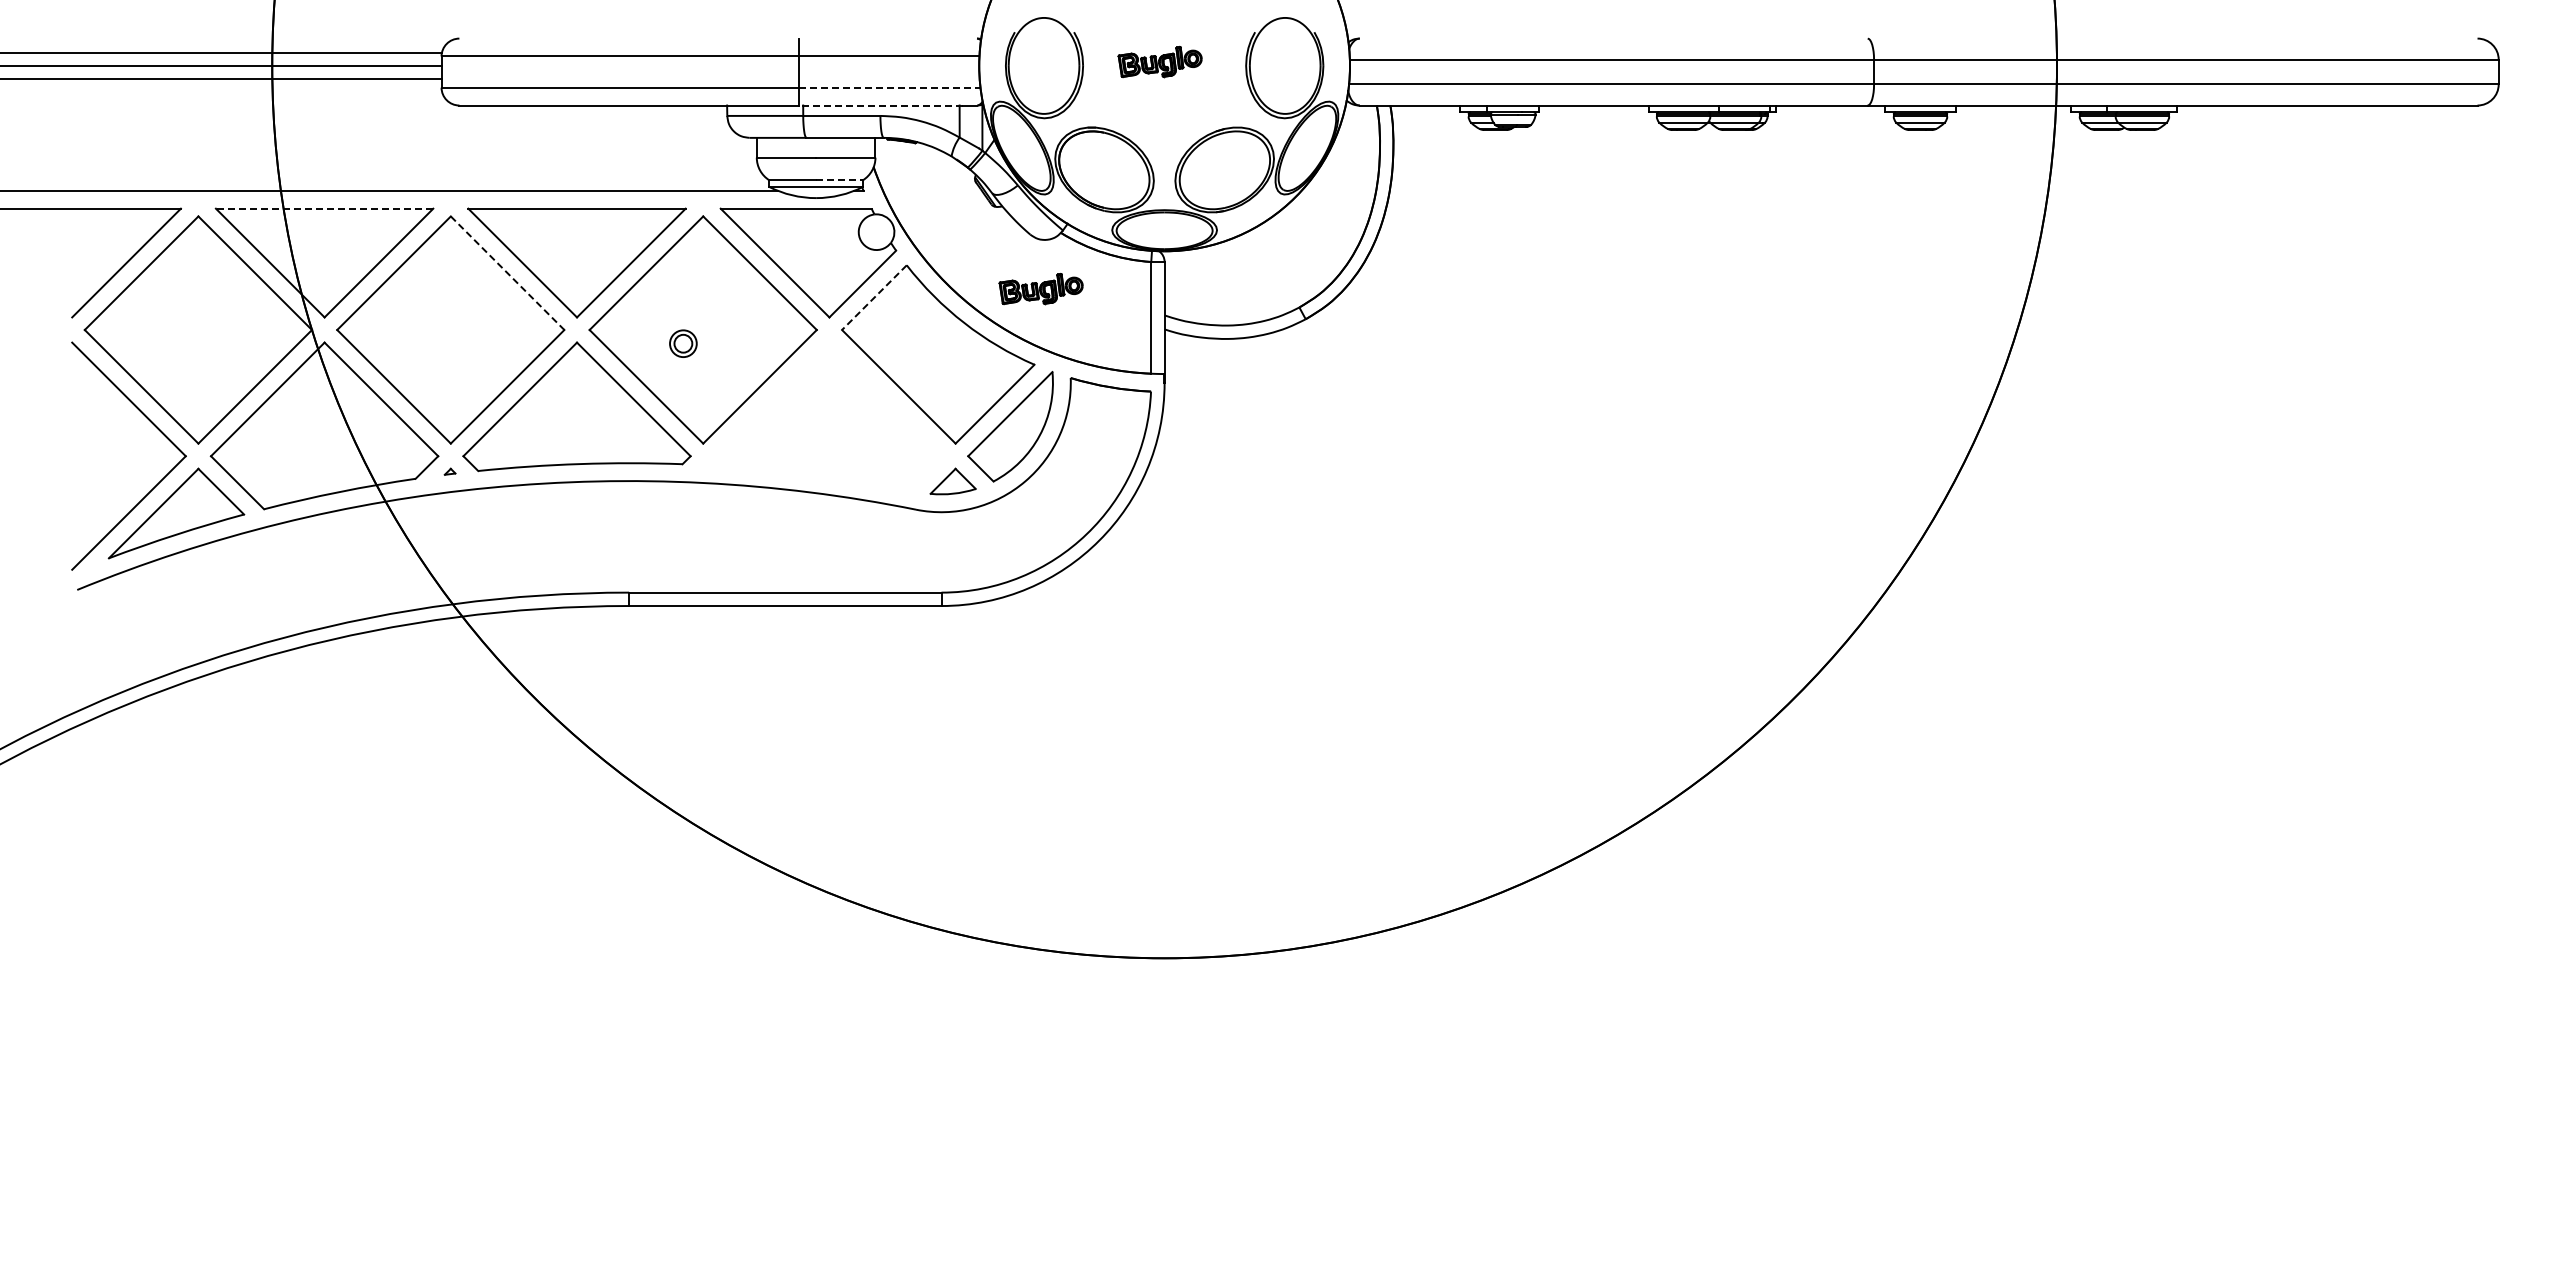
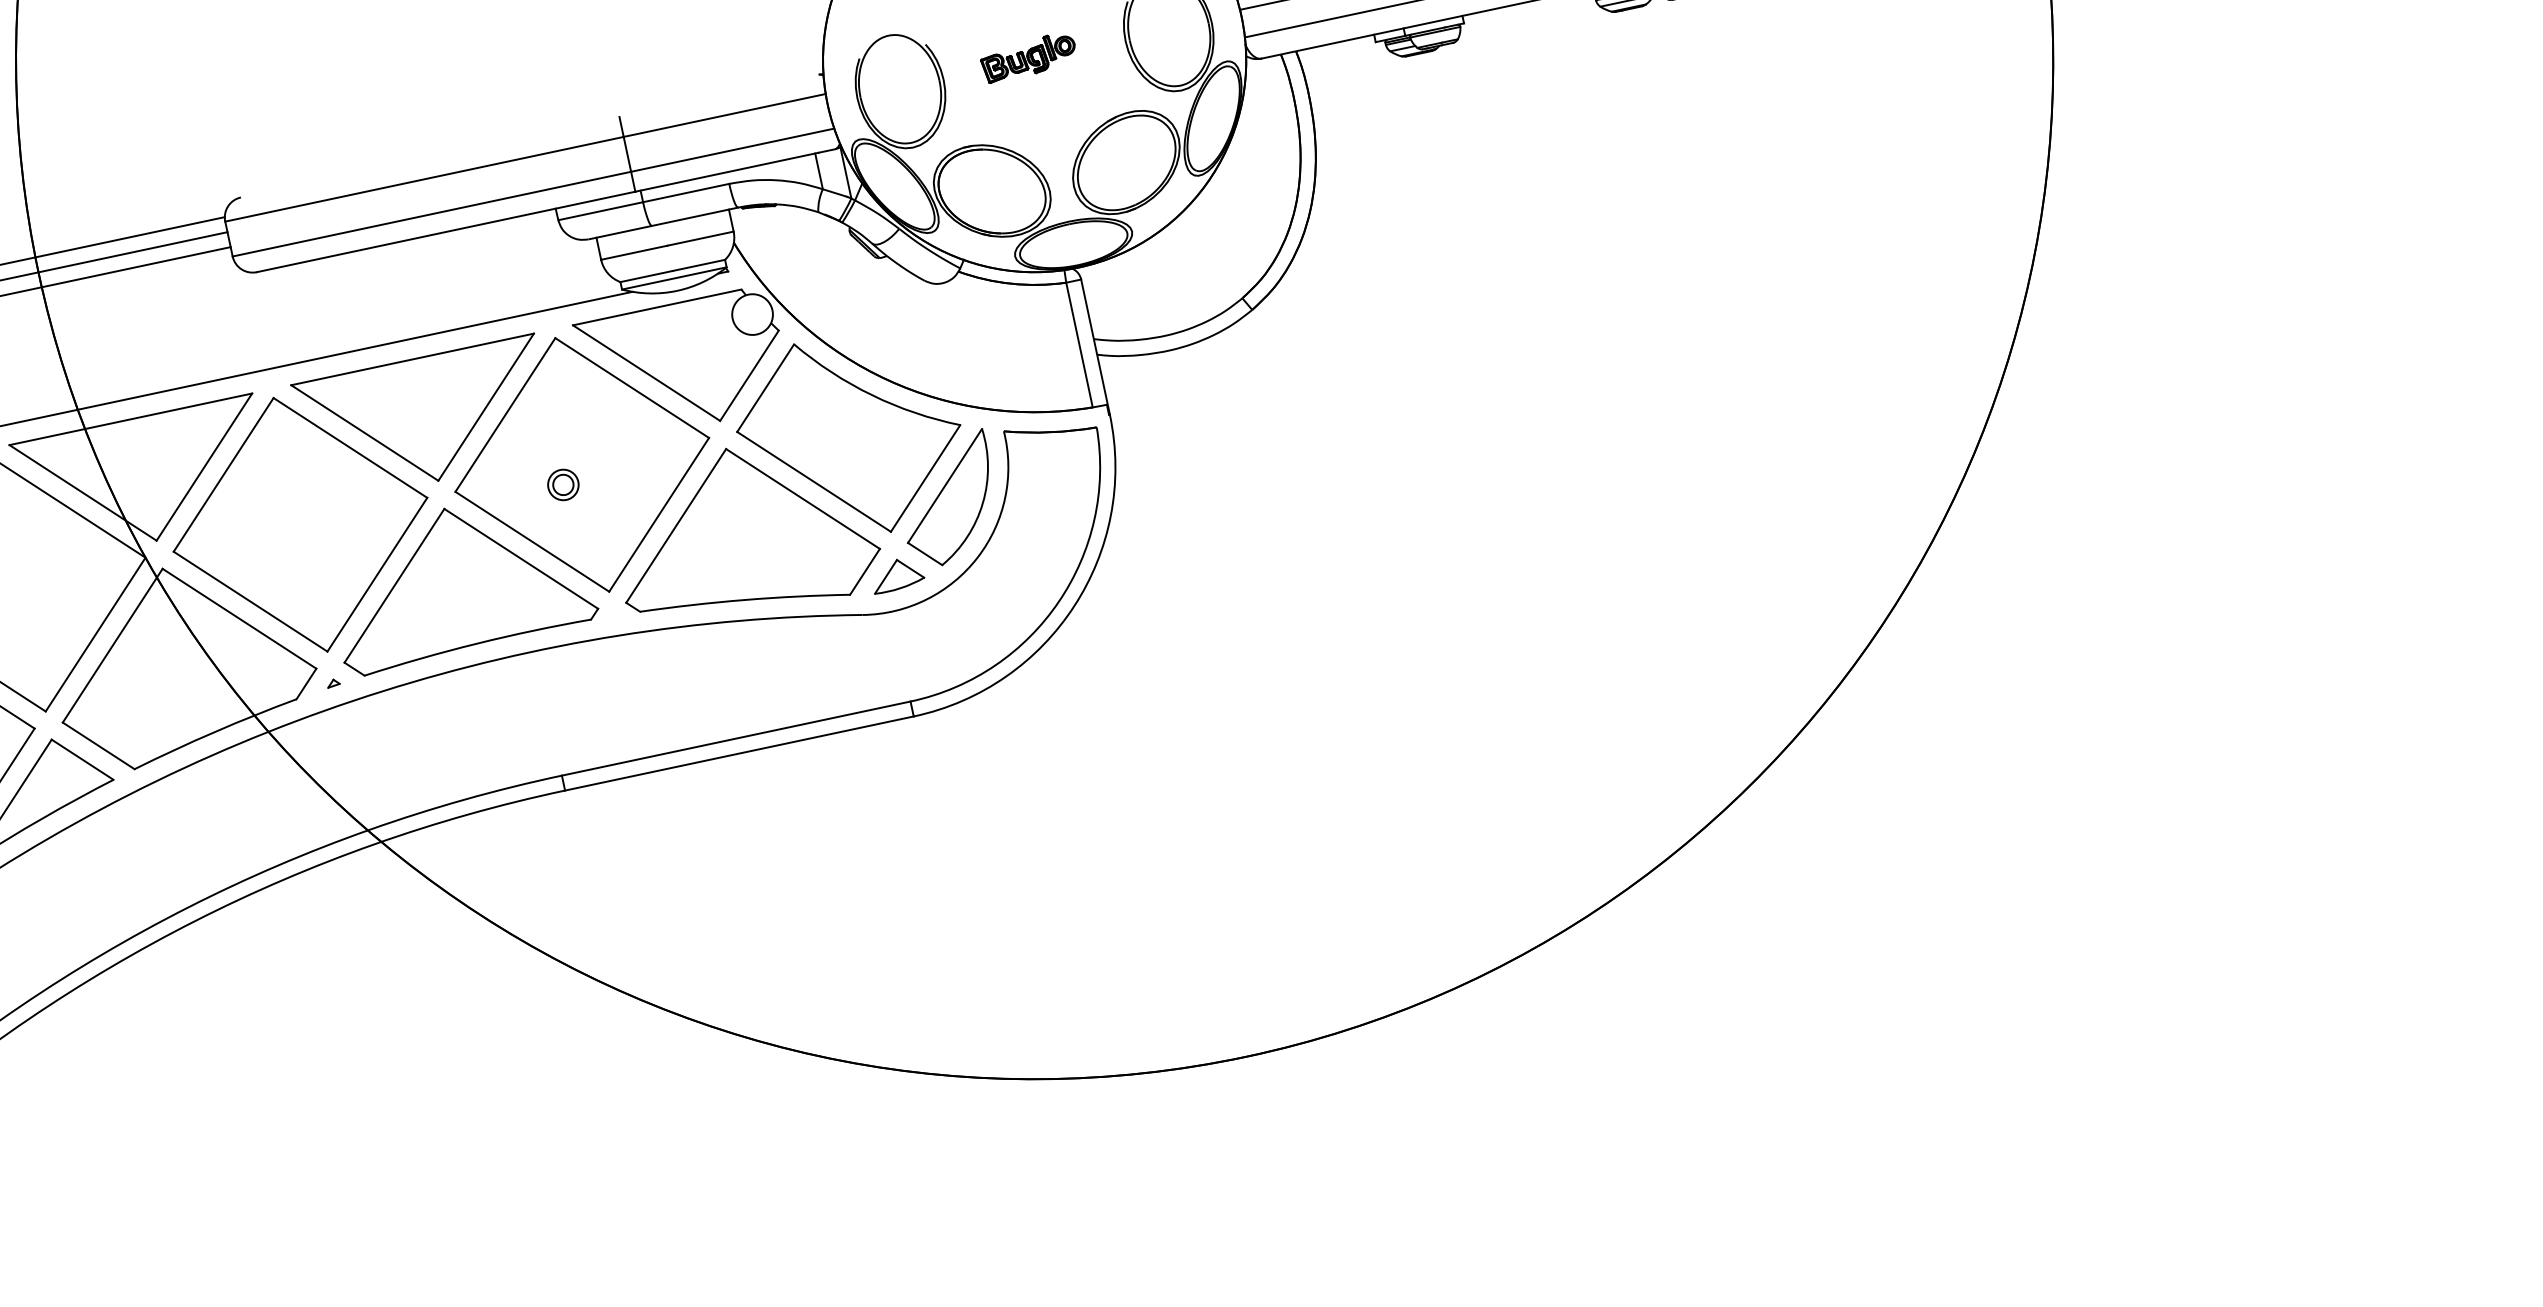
line: (890, 87) -> (733, 149), dashed -> solid
line: (880, 105) -> (726, 172), dashed -> solid
line: (840, 180) -> (700, 265), dashed -> solid
line: (324, 208) -> (130, 419), dashed -> solid
line: (507, 273) -> (350, 448), dashed -> solid
part: (1040, 289) -> (949, 339), removed
line: (874, 297) -> (765, 387), dashed -> solid
part: (829, 416) -> (743, 531), added

